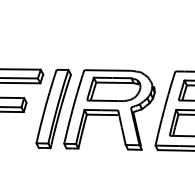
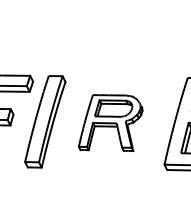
part: (109, 109) -> (110, 122), size x0.6

